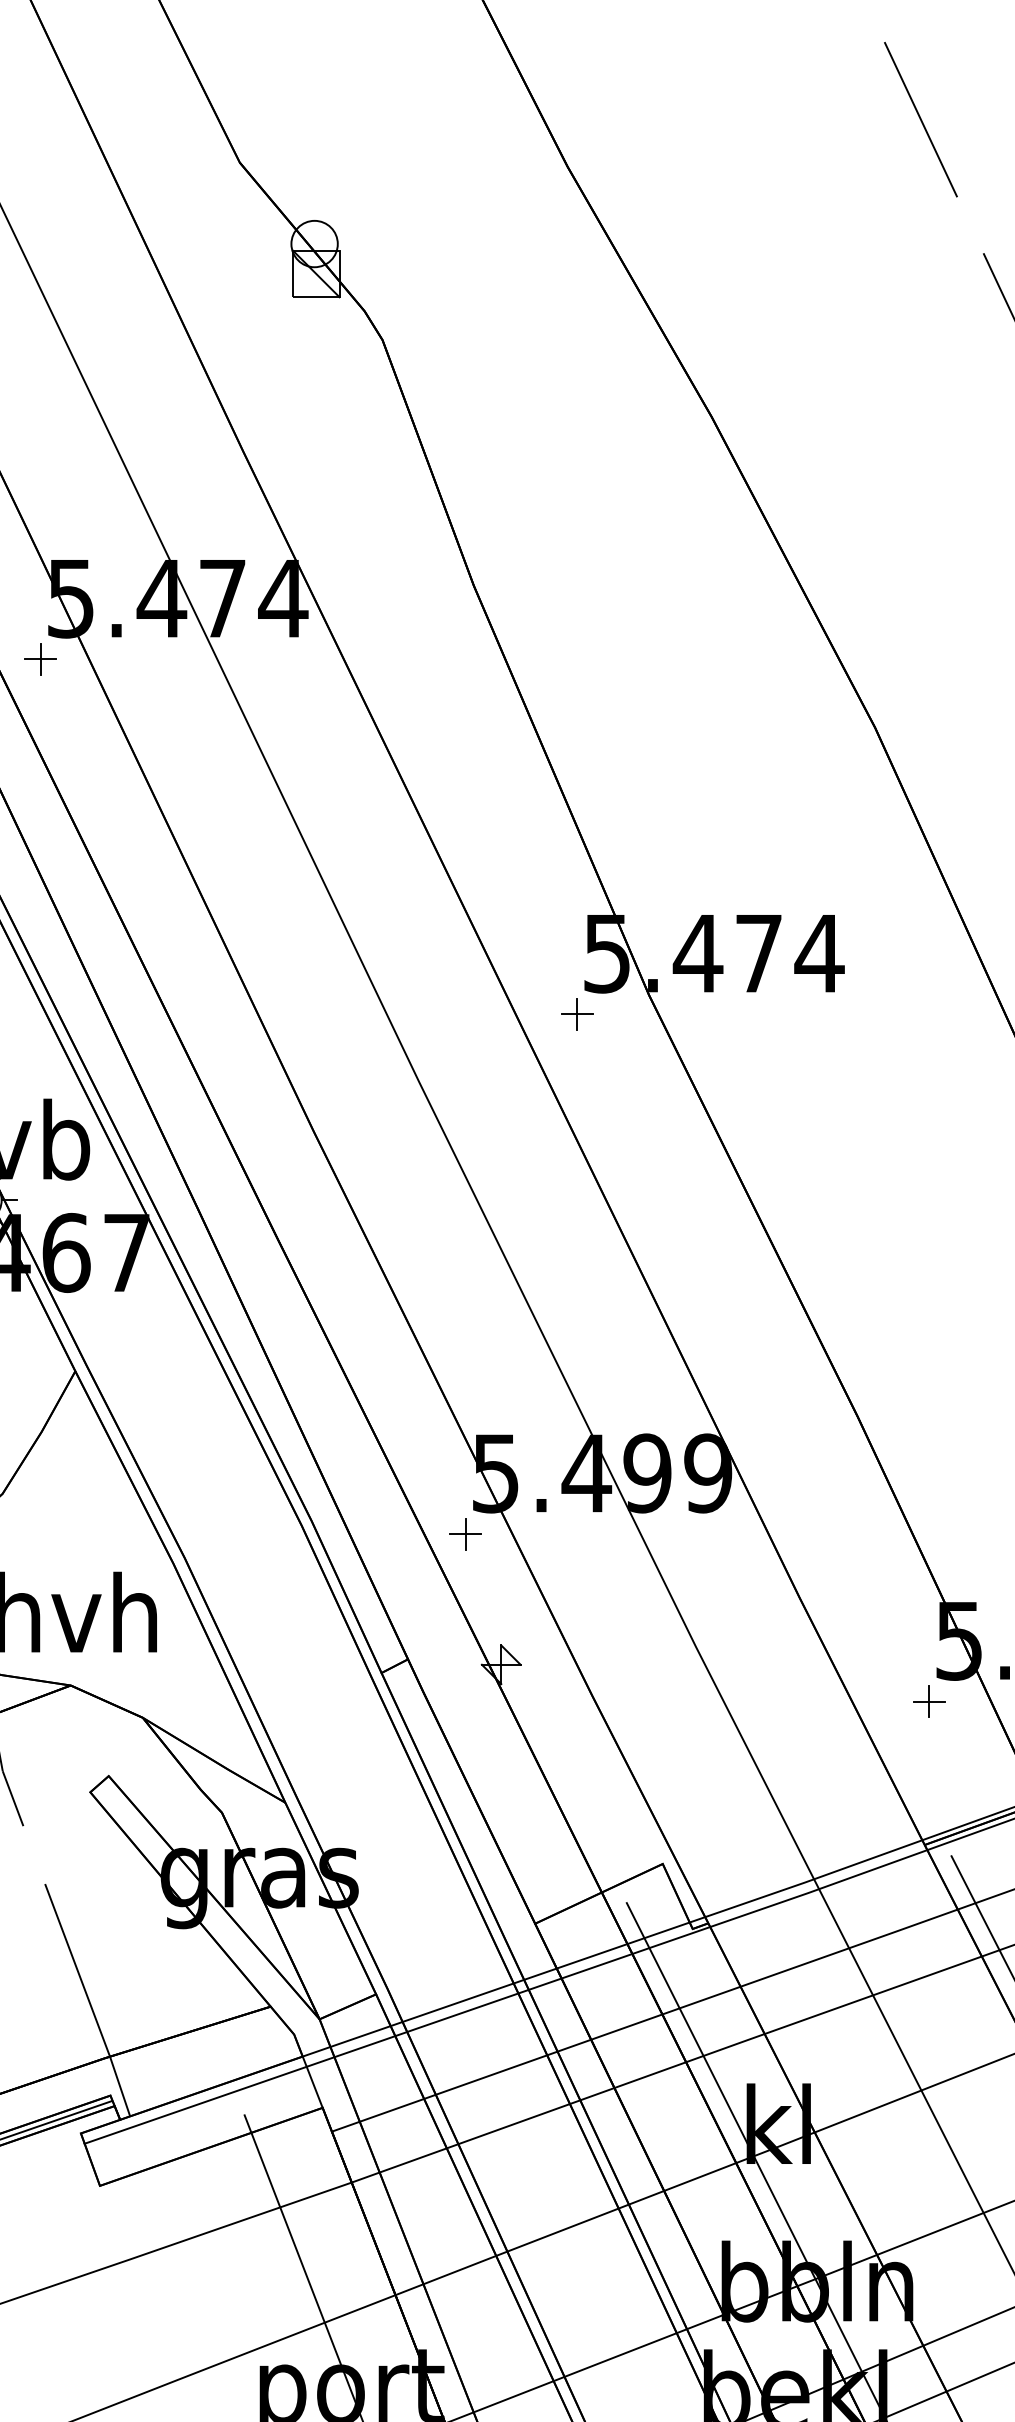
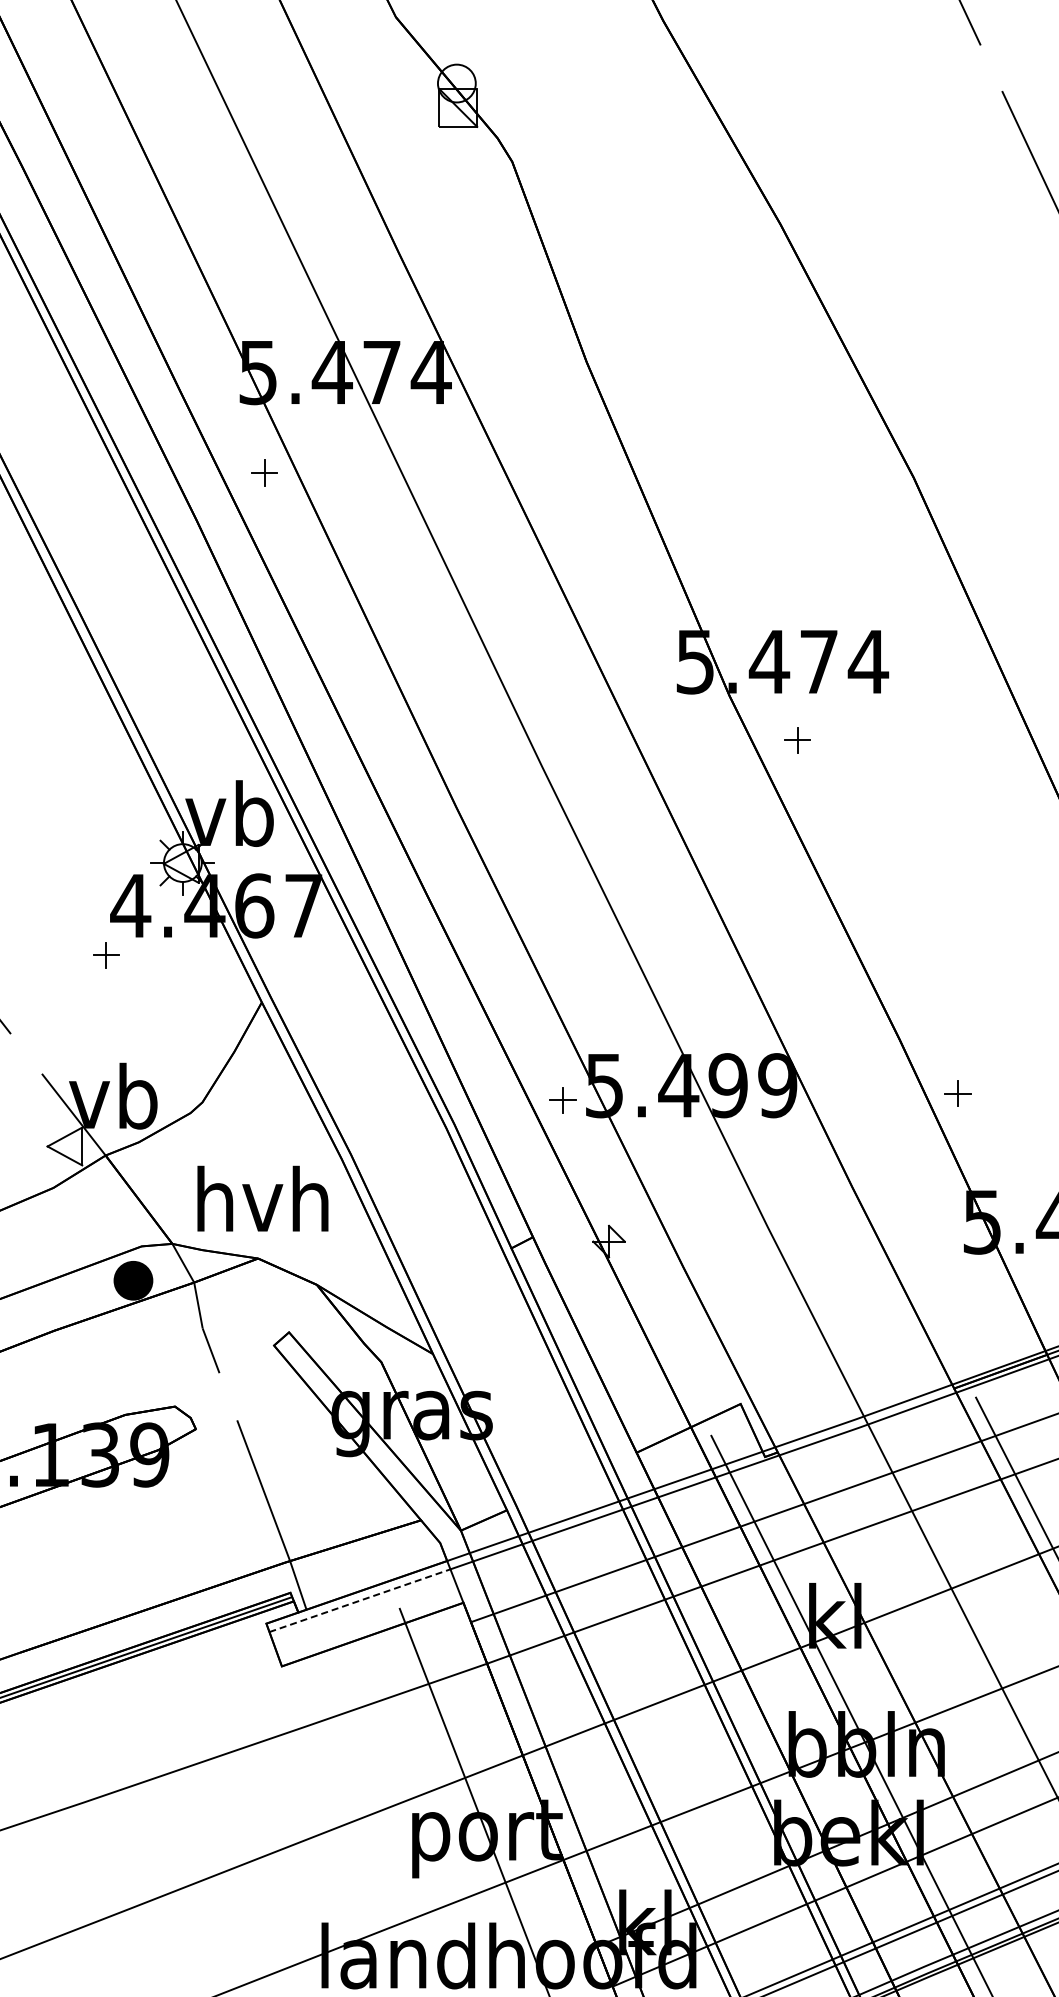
part: (40, 658) -> (264, 472), moved
part: (576, 1014) -> (797, 740), moved
part: (465, 1534) -> (562, 1100), moved
part: (928, 1701) -> (957, 1093), moved
line: (195, 2105) -> (359, 1600), solid -> dashed

